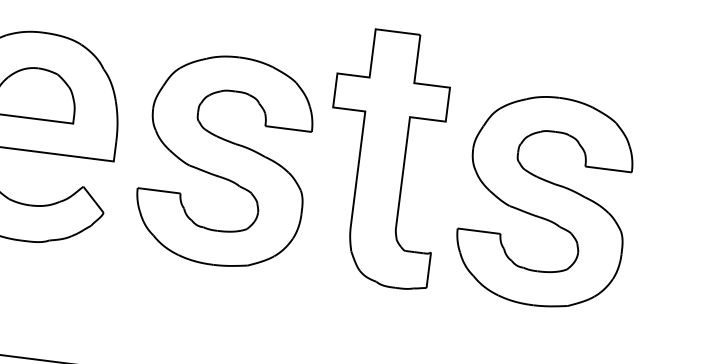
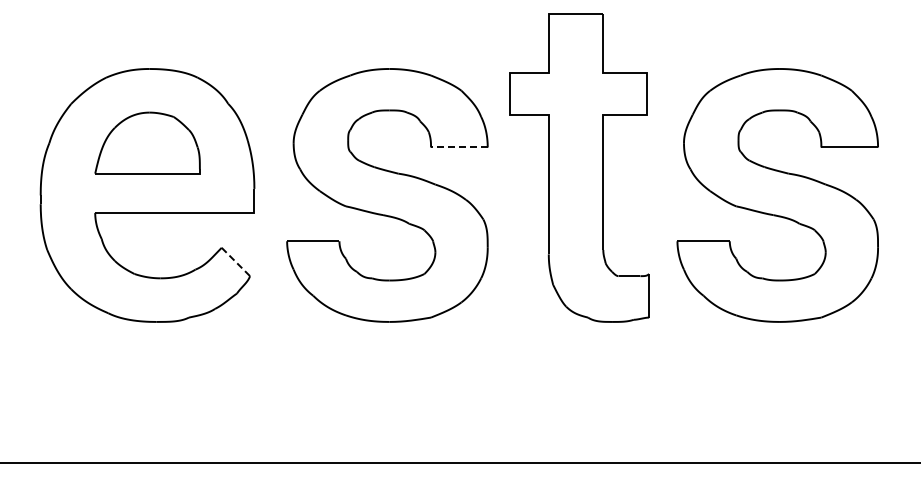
line: (287, 128) -> (458, 147), solid -> dashed
line: (94, 200) -> (236, 262), solid -> dashed

